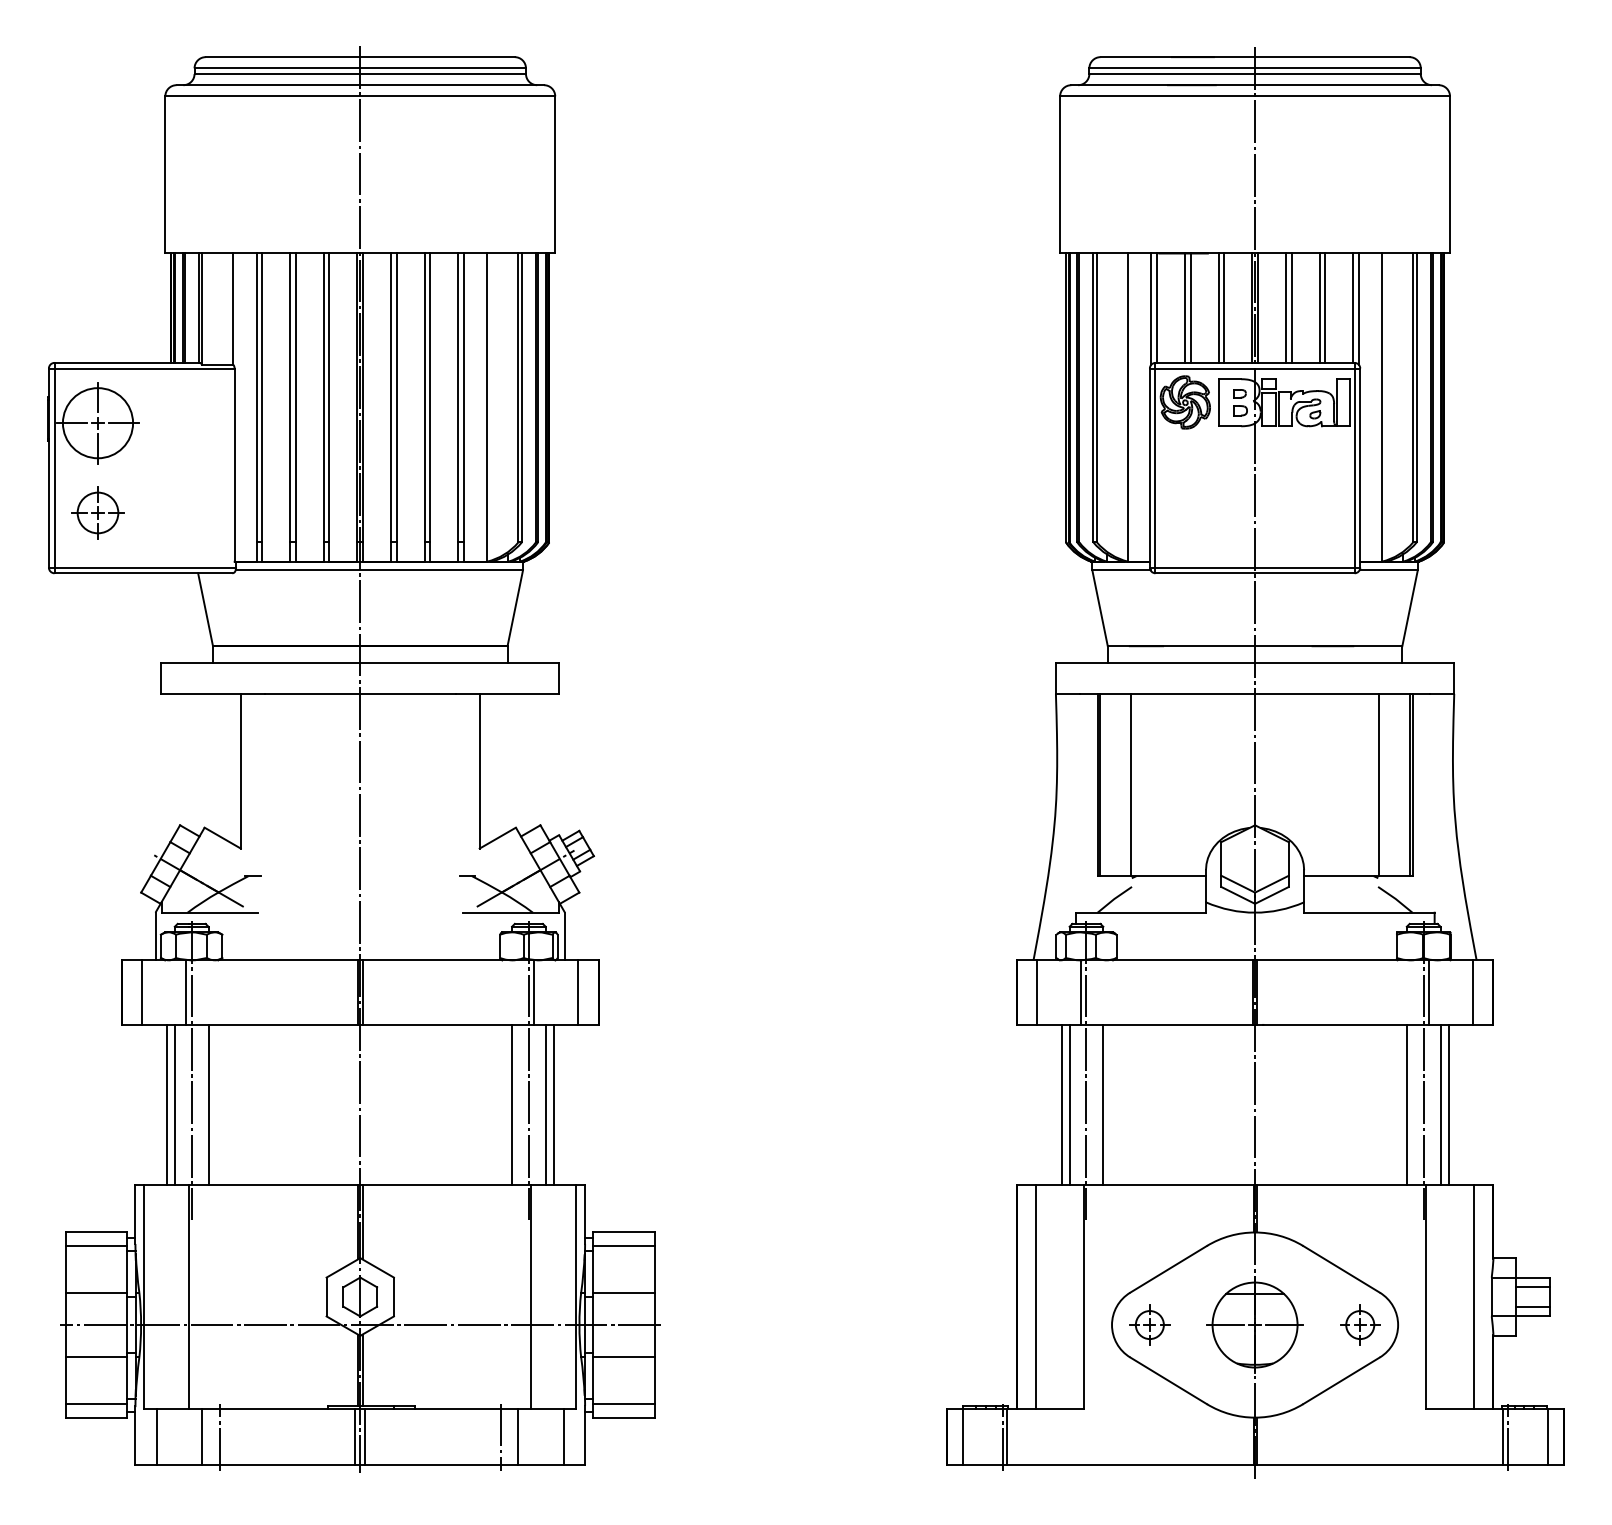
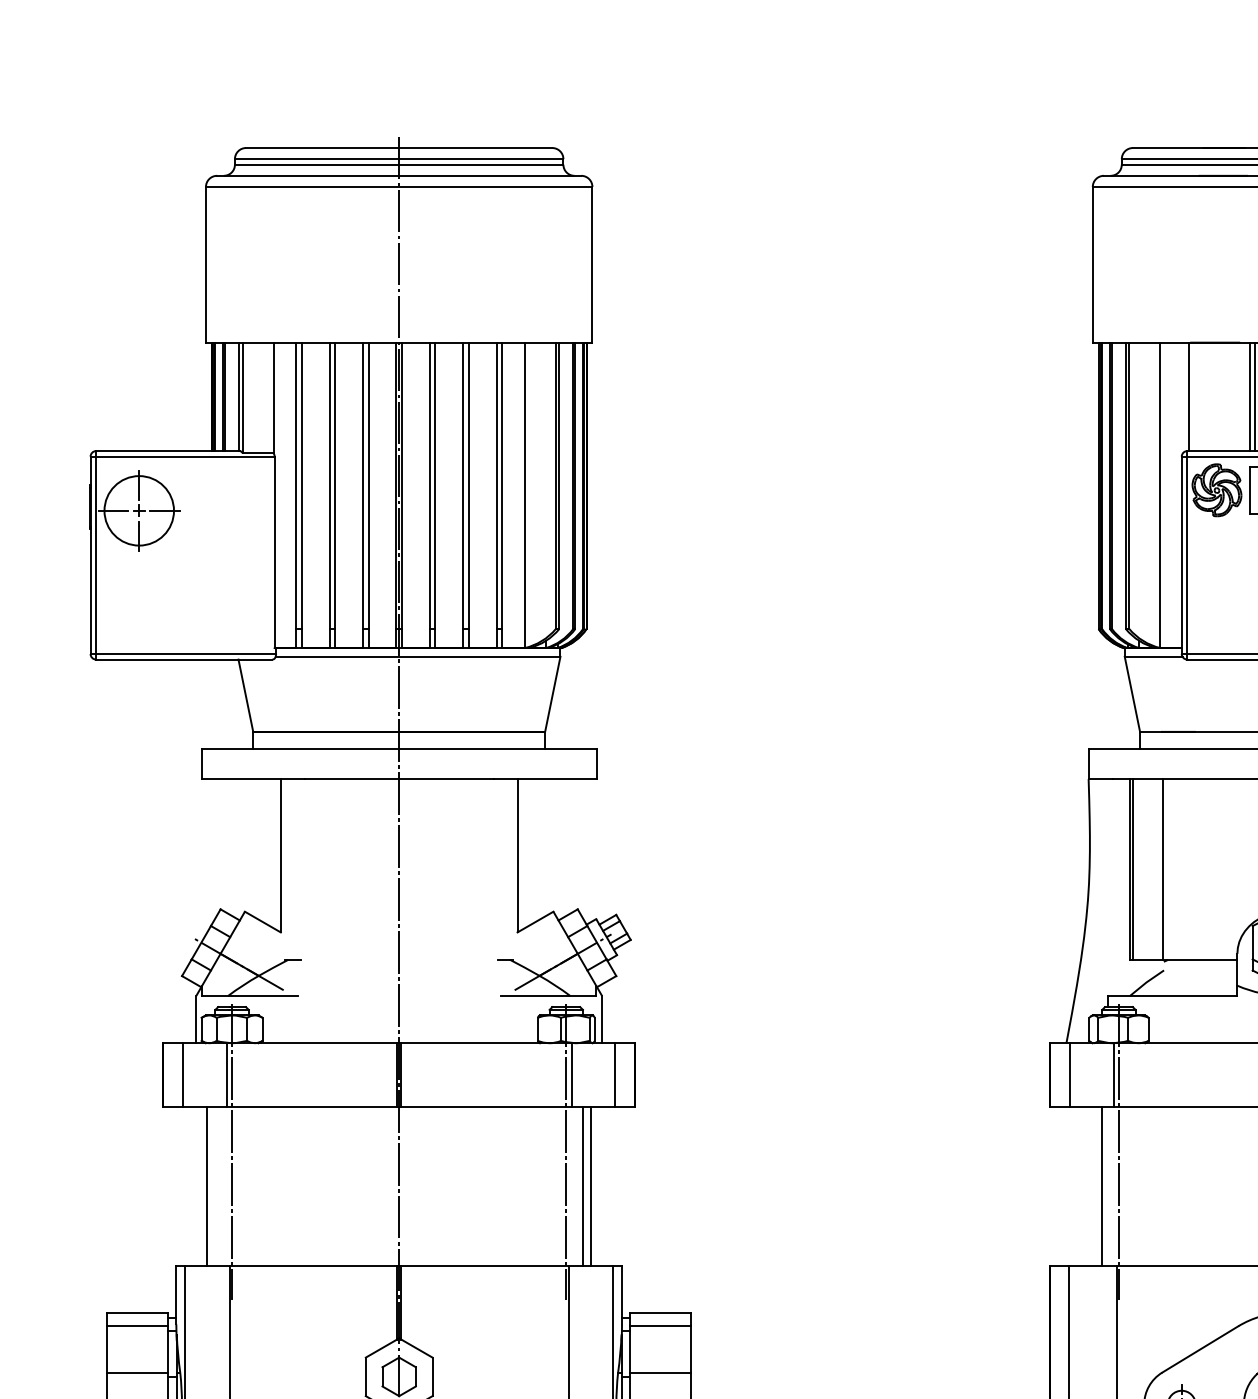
line: (1184, 307) -> (1216, 396), removed
line: (1190, 307) -> (1222, 396), removed
line: (1151, 308) -> (1183, 397), removed
part: (97, 512) -> (138, 599), removed
line: (174, 1104) -> (215, 1186), removed
line: (208, 1104) -> (248, 1186), removed
line: (512, 1104) -> (550, 1186), removed
line: (1061, 1104) -> (1094, 1186), removed
line: (1103, 1104) -> (1135, 1186), removed

